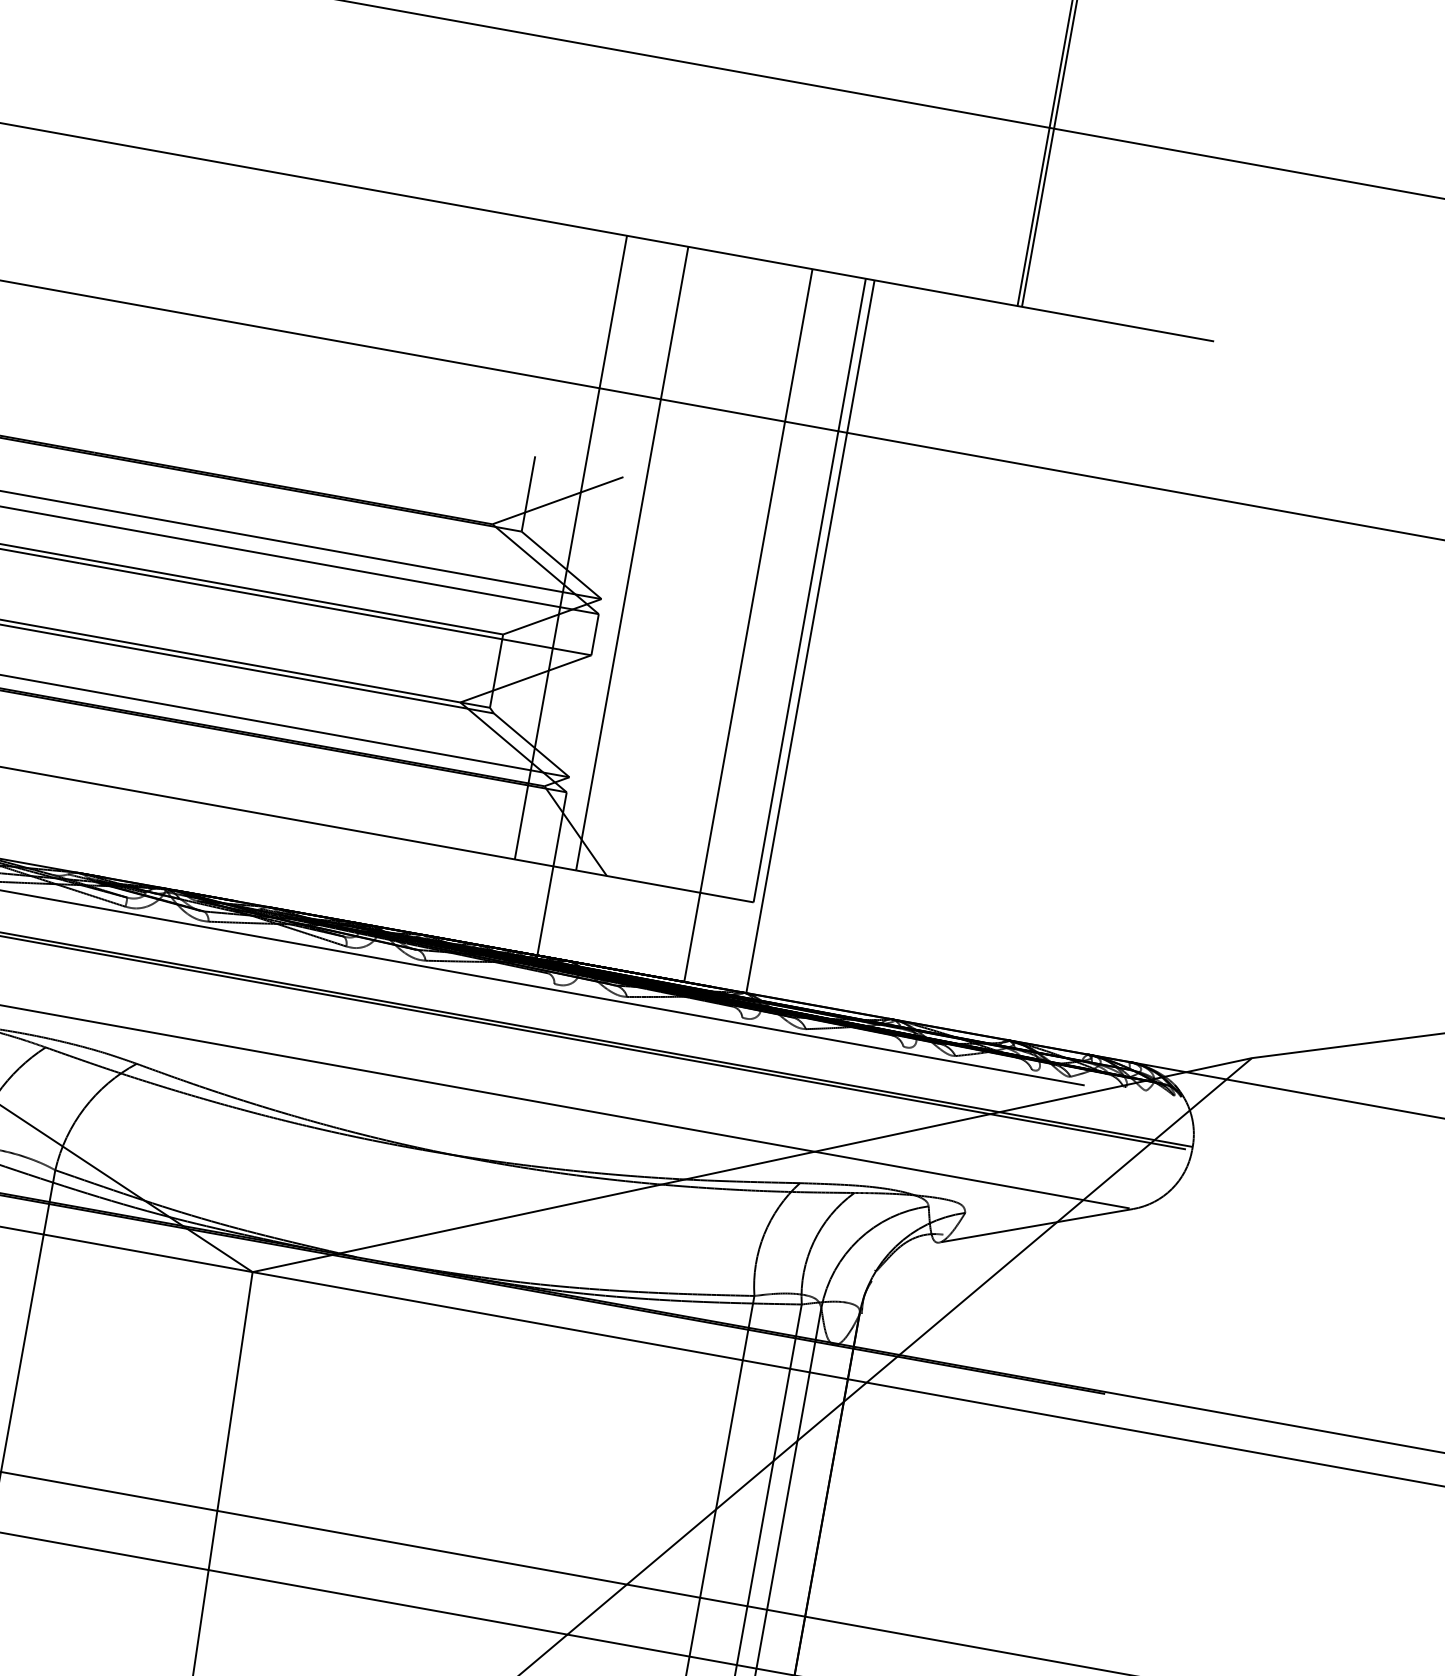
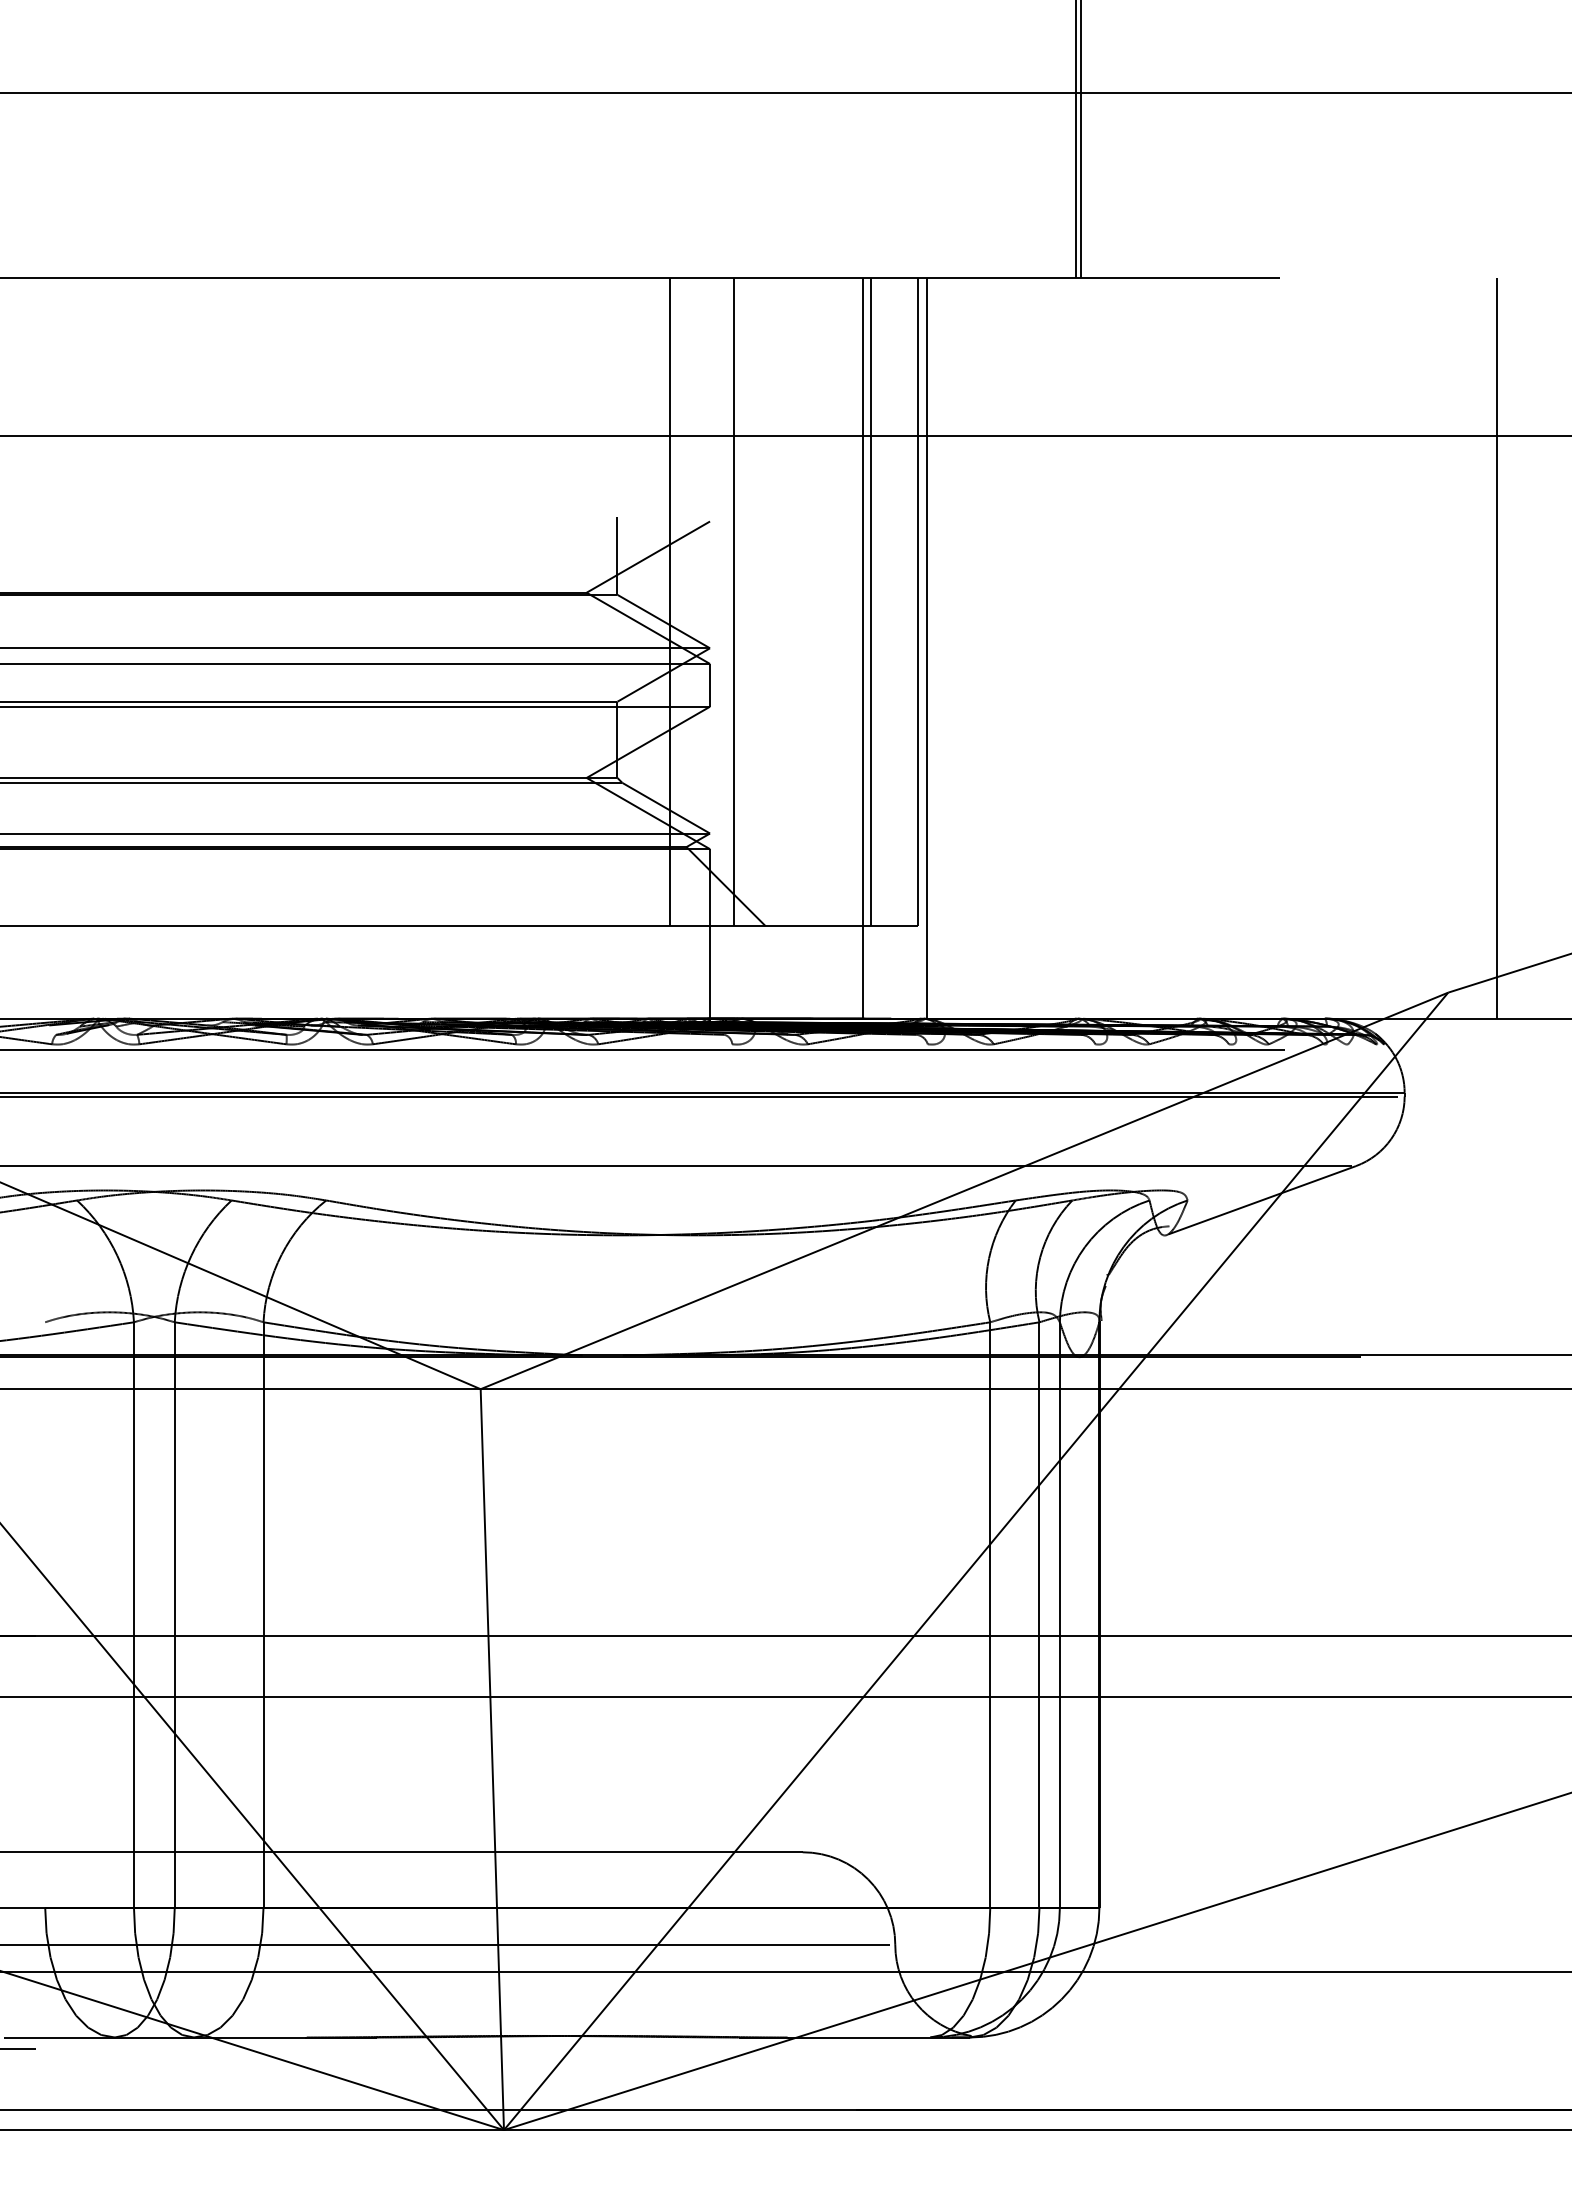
line: (764, 582) -> (871, 601), added
line: (1359, 734) -> (1497, 647), added

